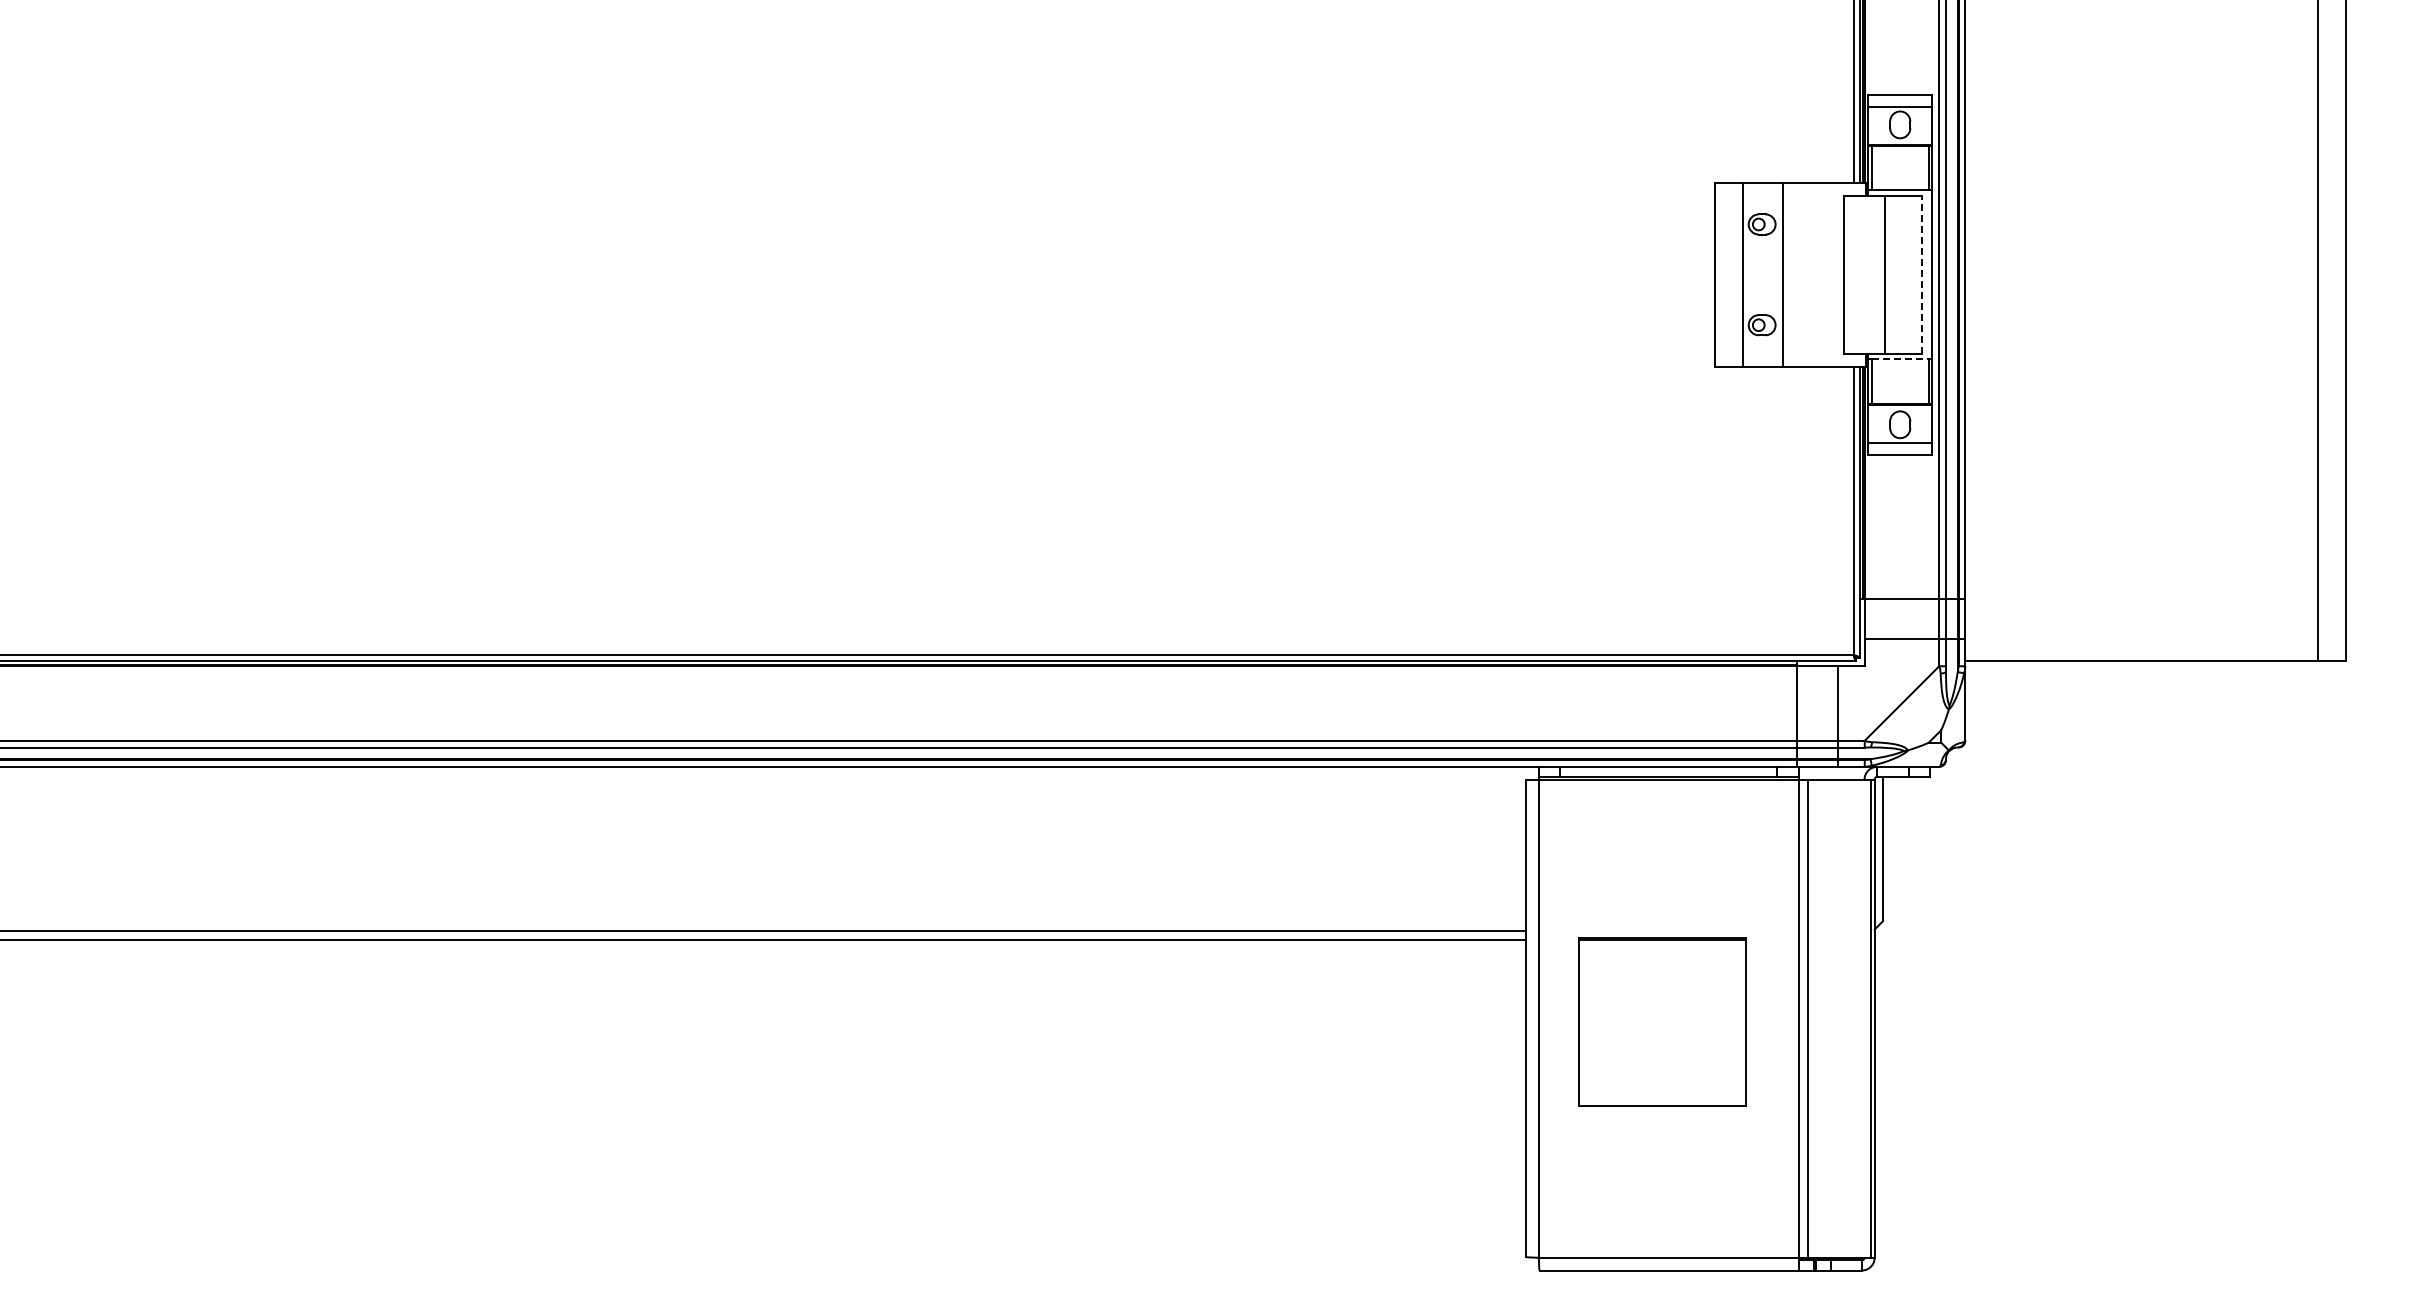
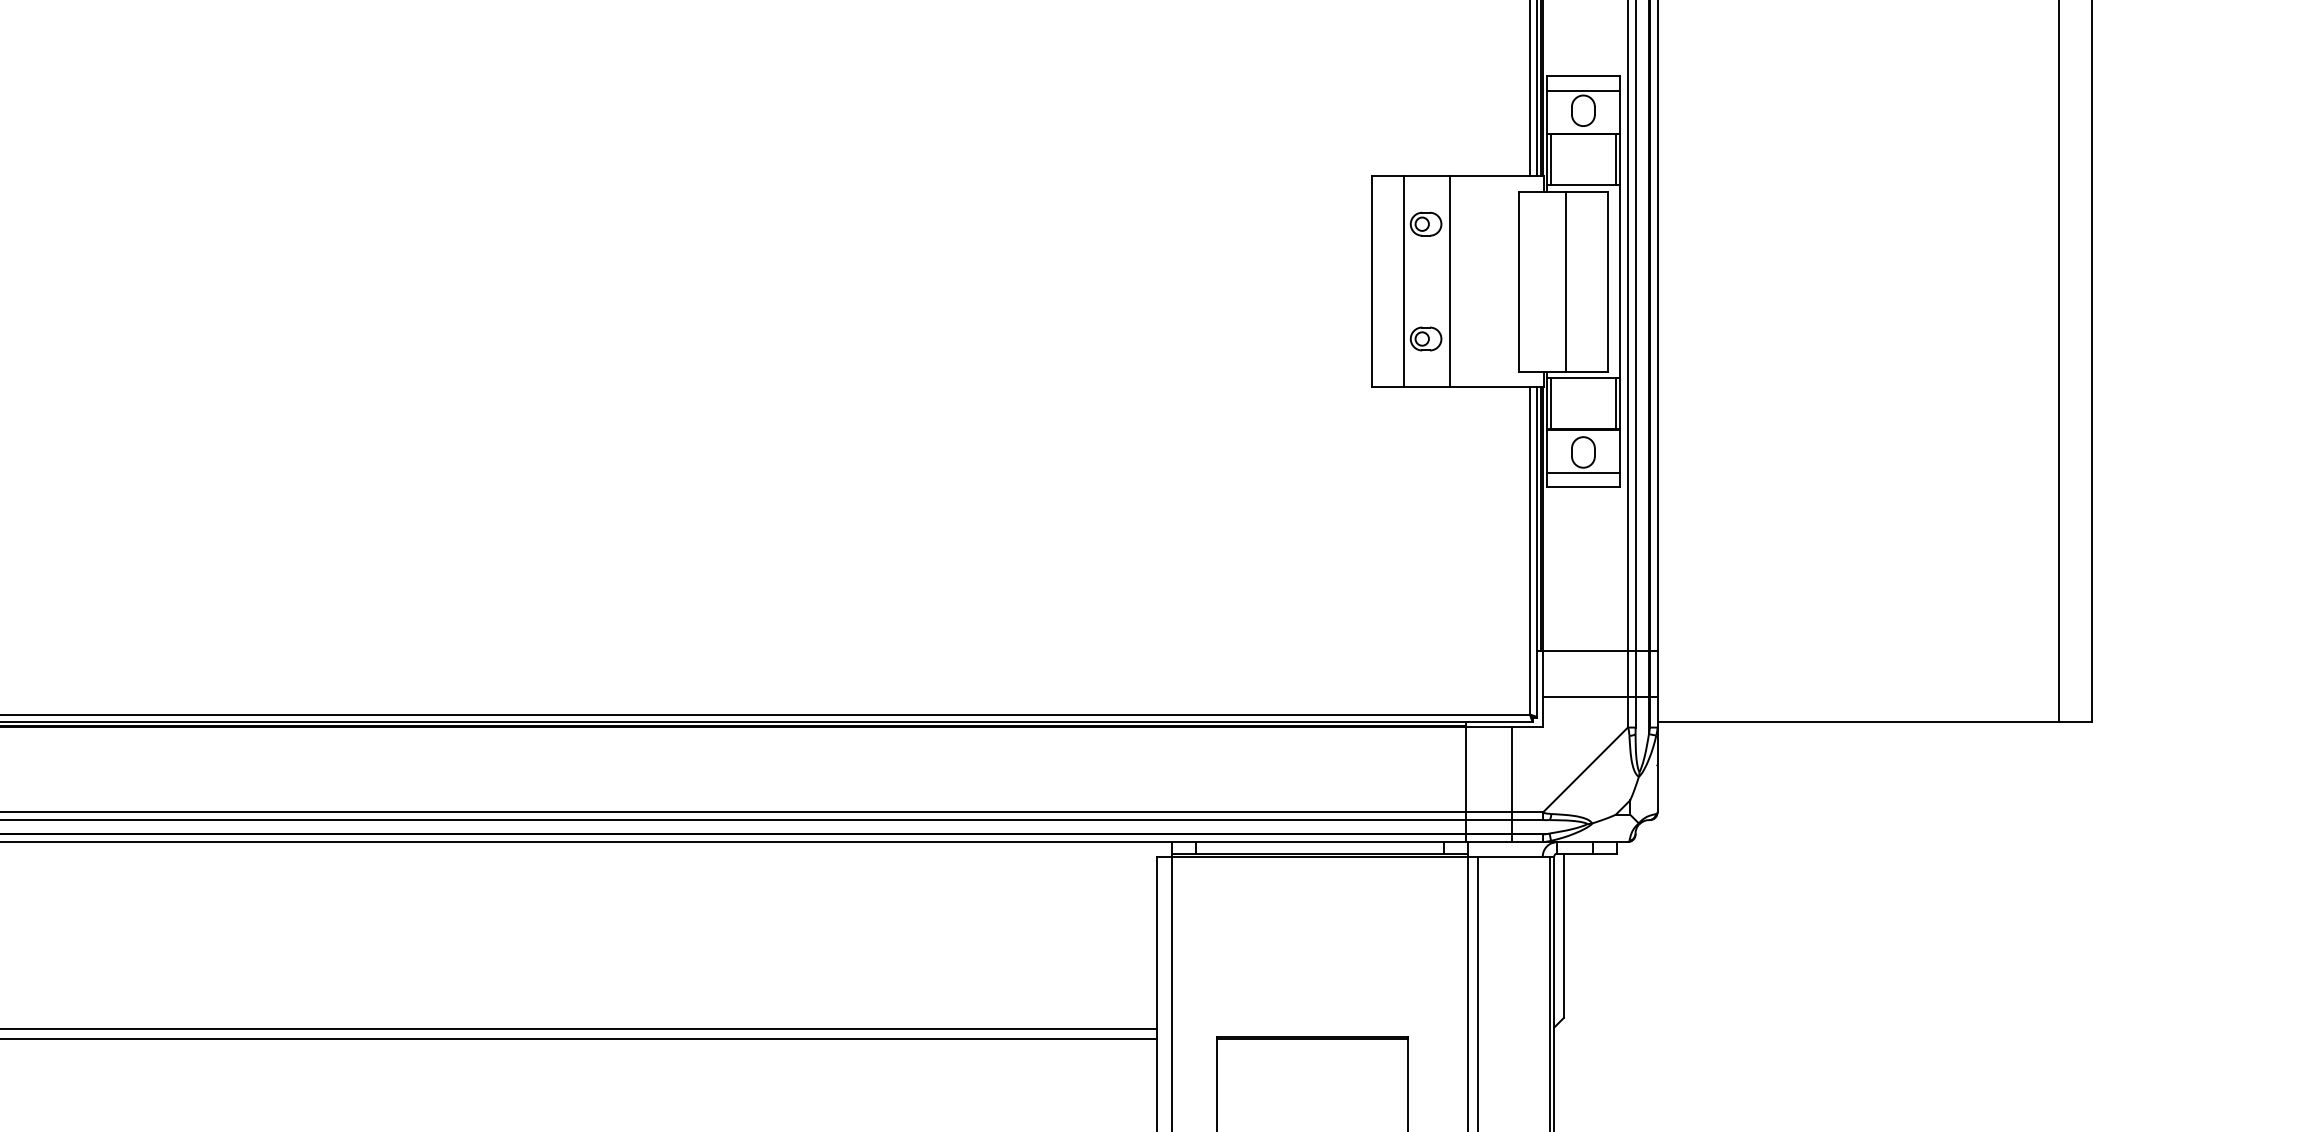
line: (1922, 274) -> (1608, 281), dashed -> solid
line: (1900, 359) -> (1583, 378), dashed -> solid

